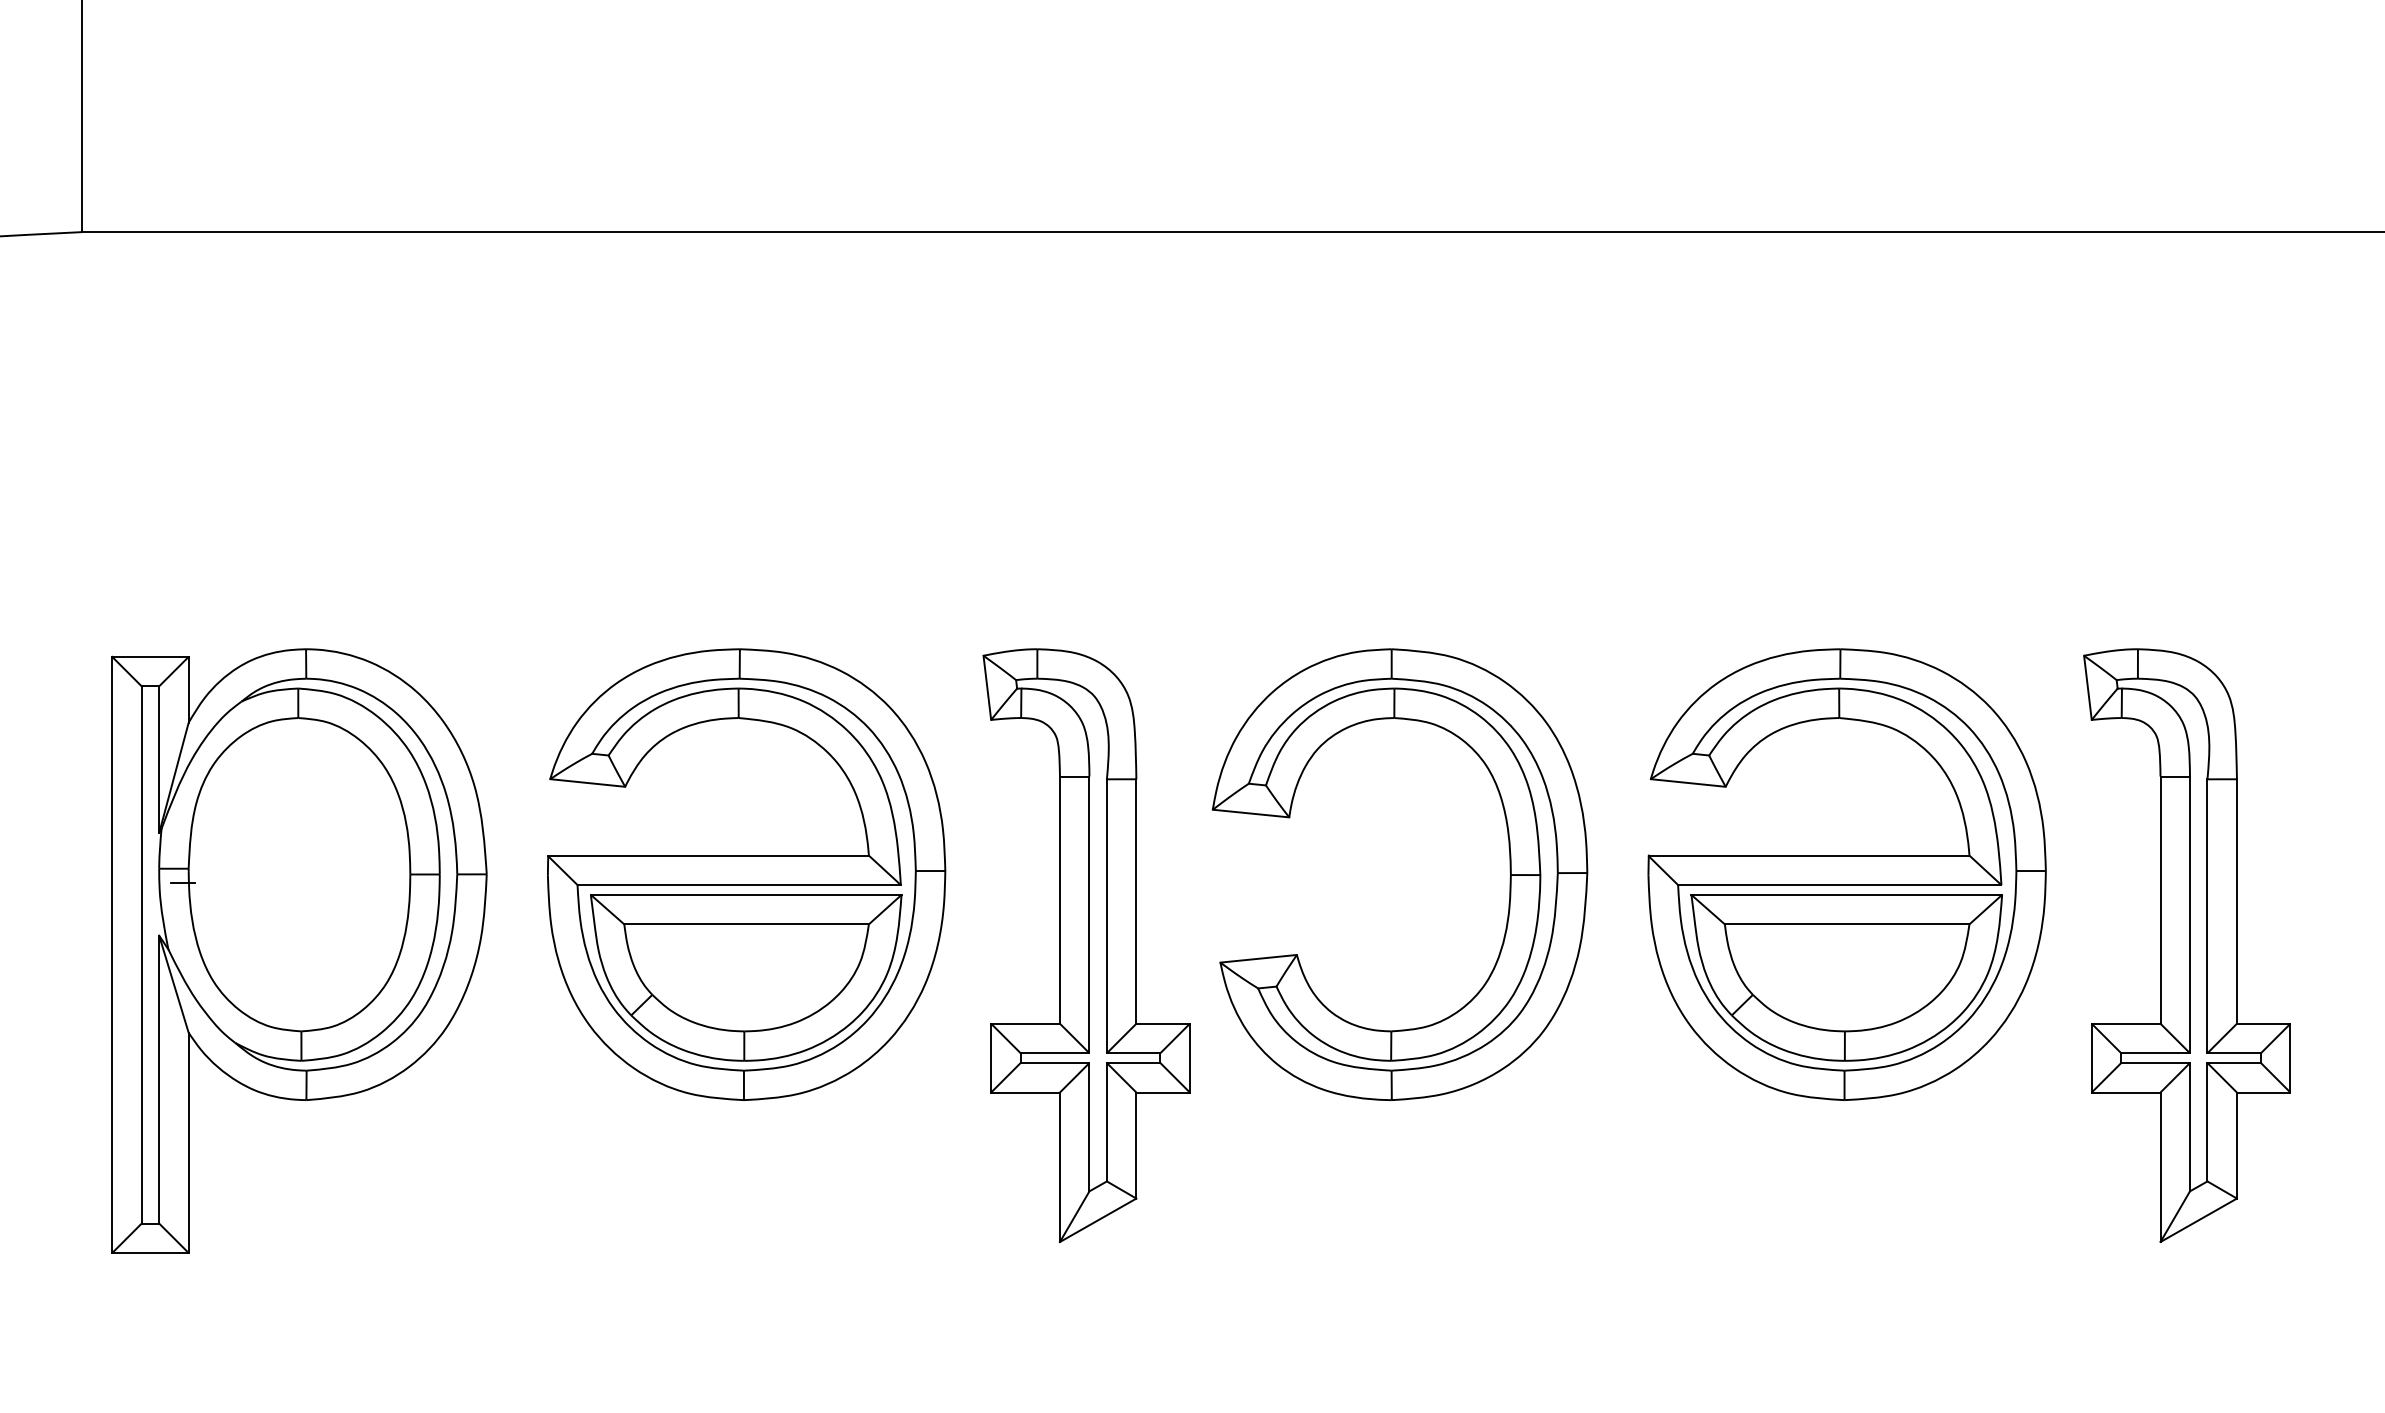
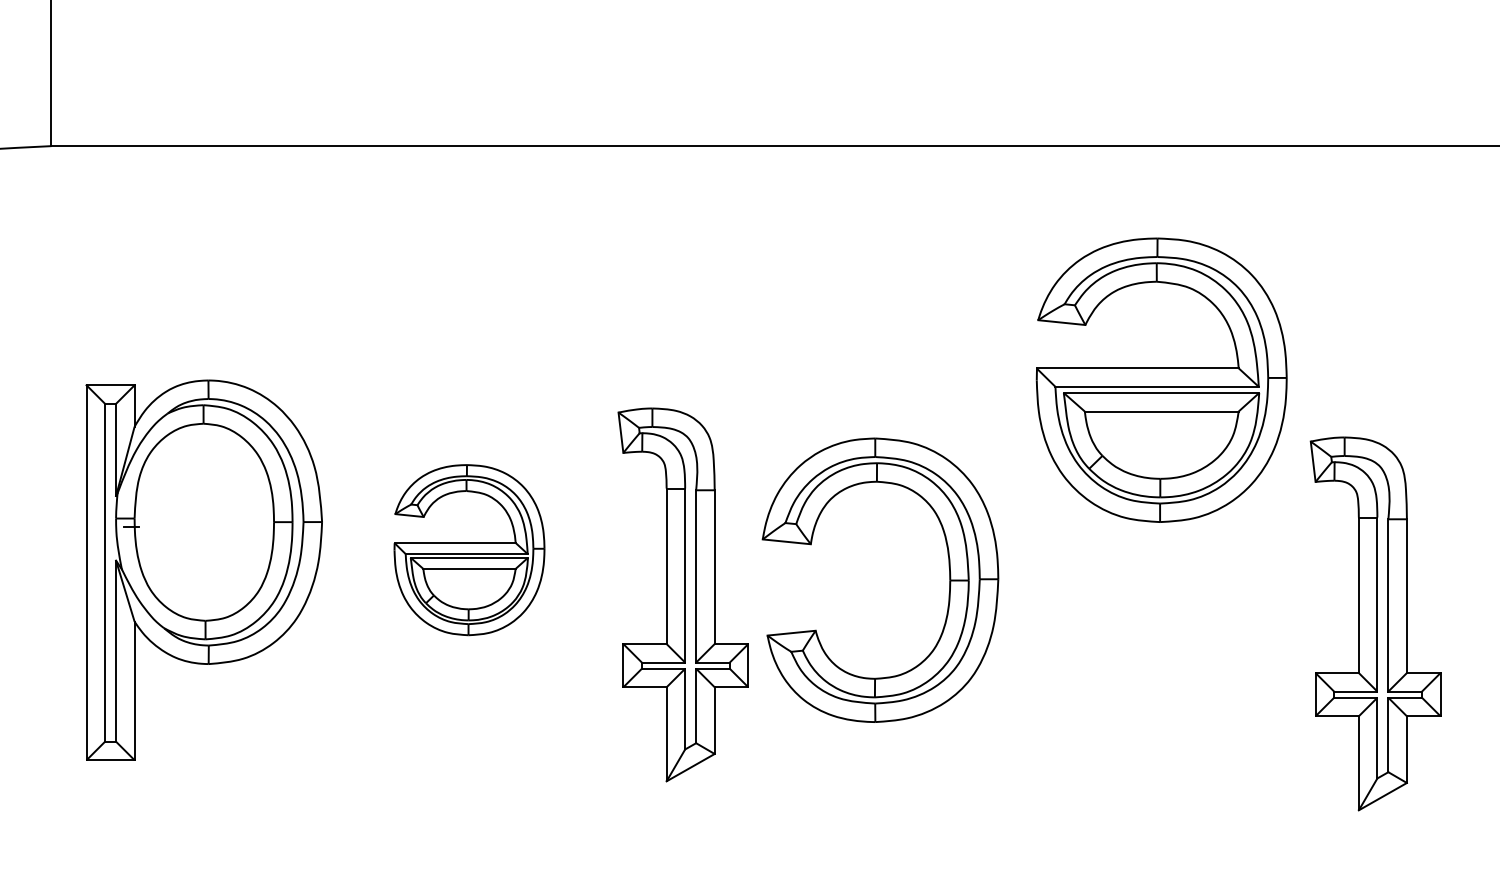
part: (746, 873) -> (469, 549), size x0.6
part: (1509, 873) -> (949, 579), moved
part: (1846, 873) -> (1161, 379), moved
part: (2186, 944) -> (1375, 623), moved
part: (298, 949) -> (203, 569), moved

